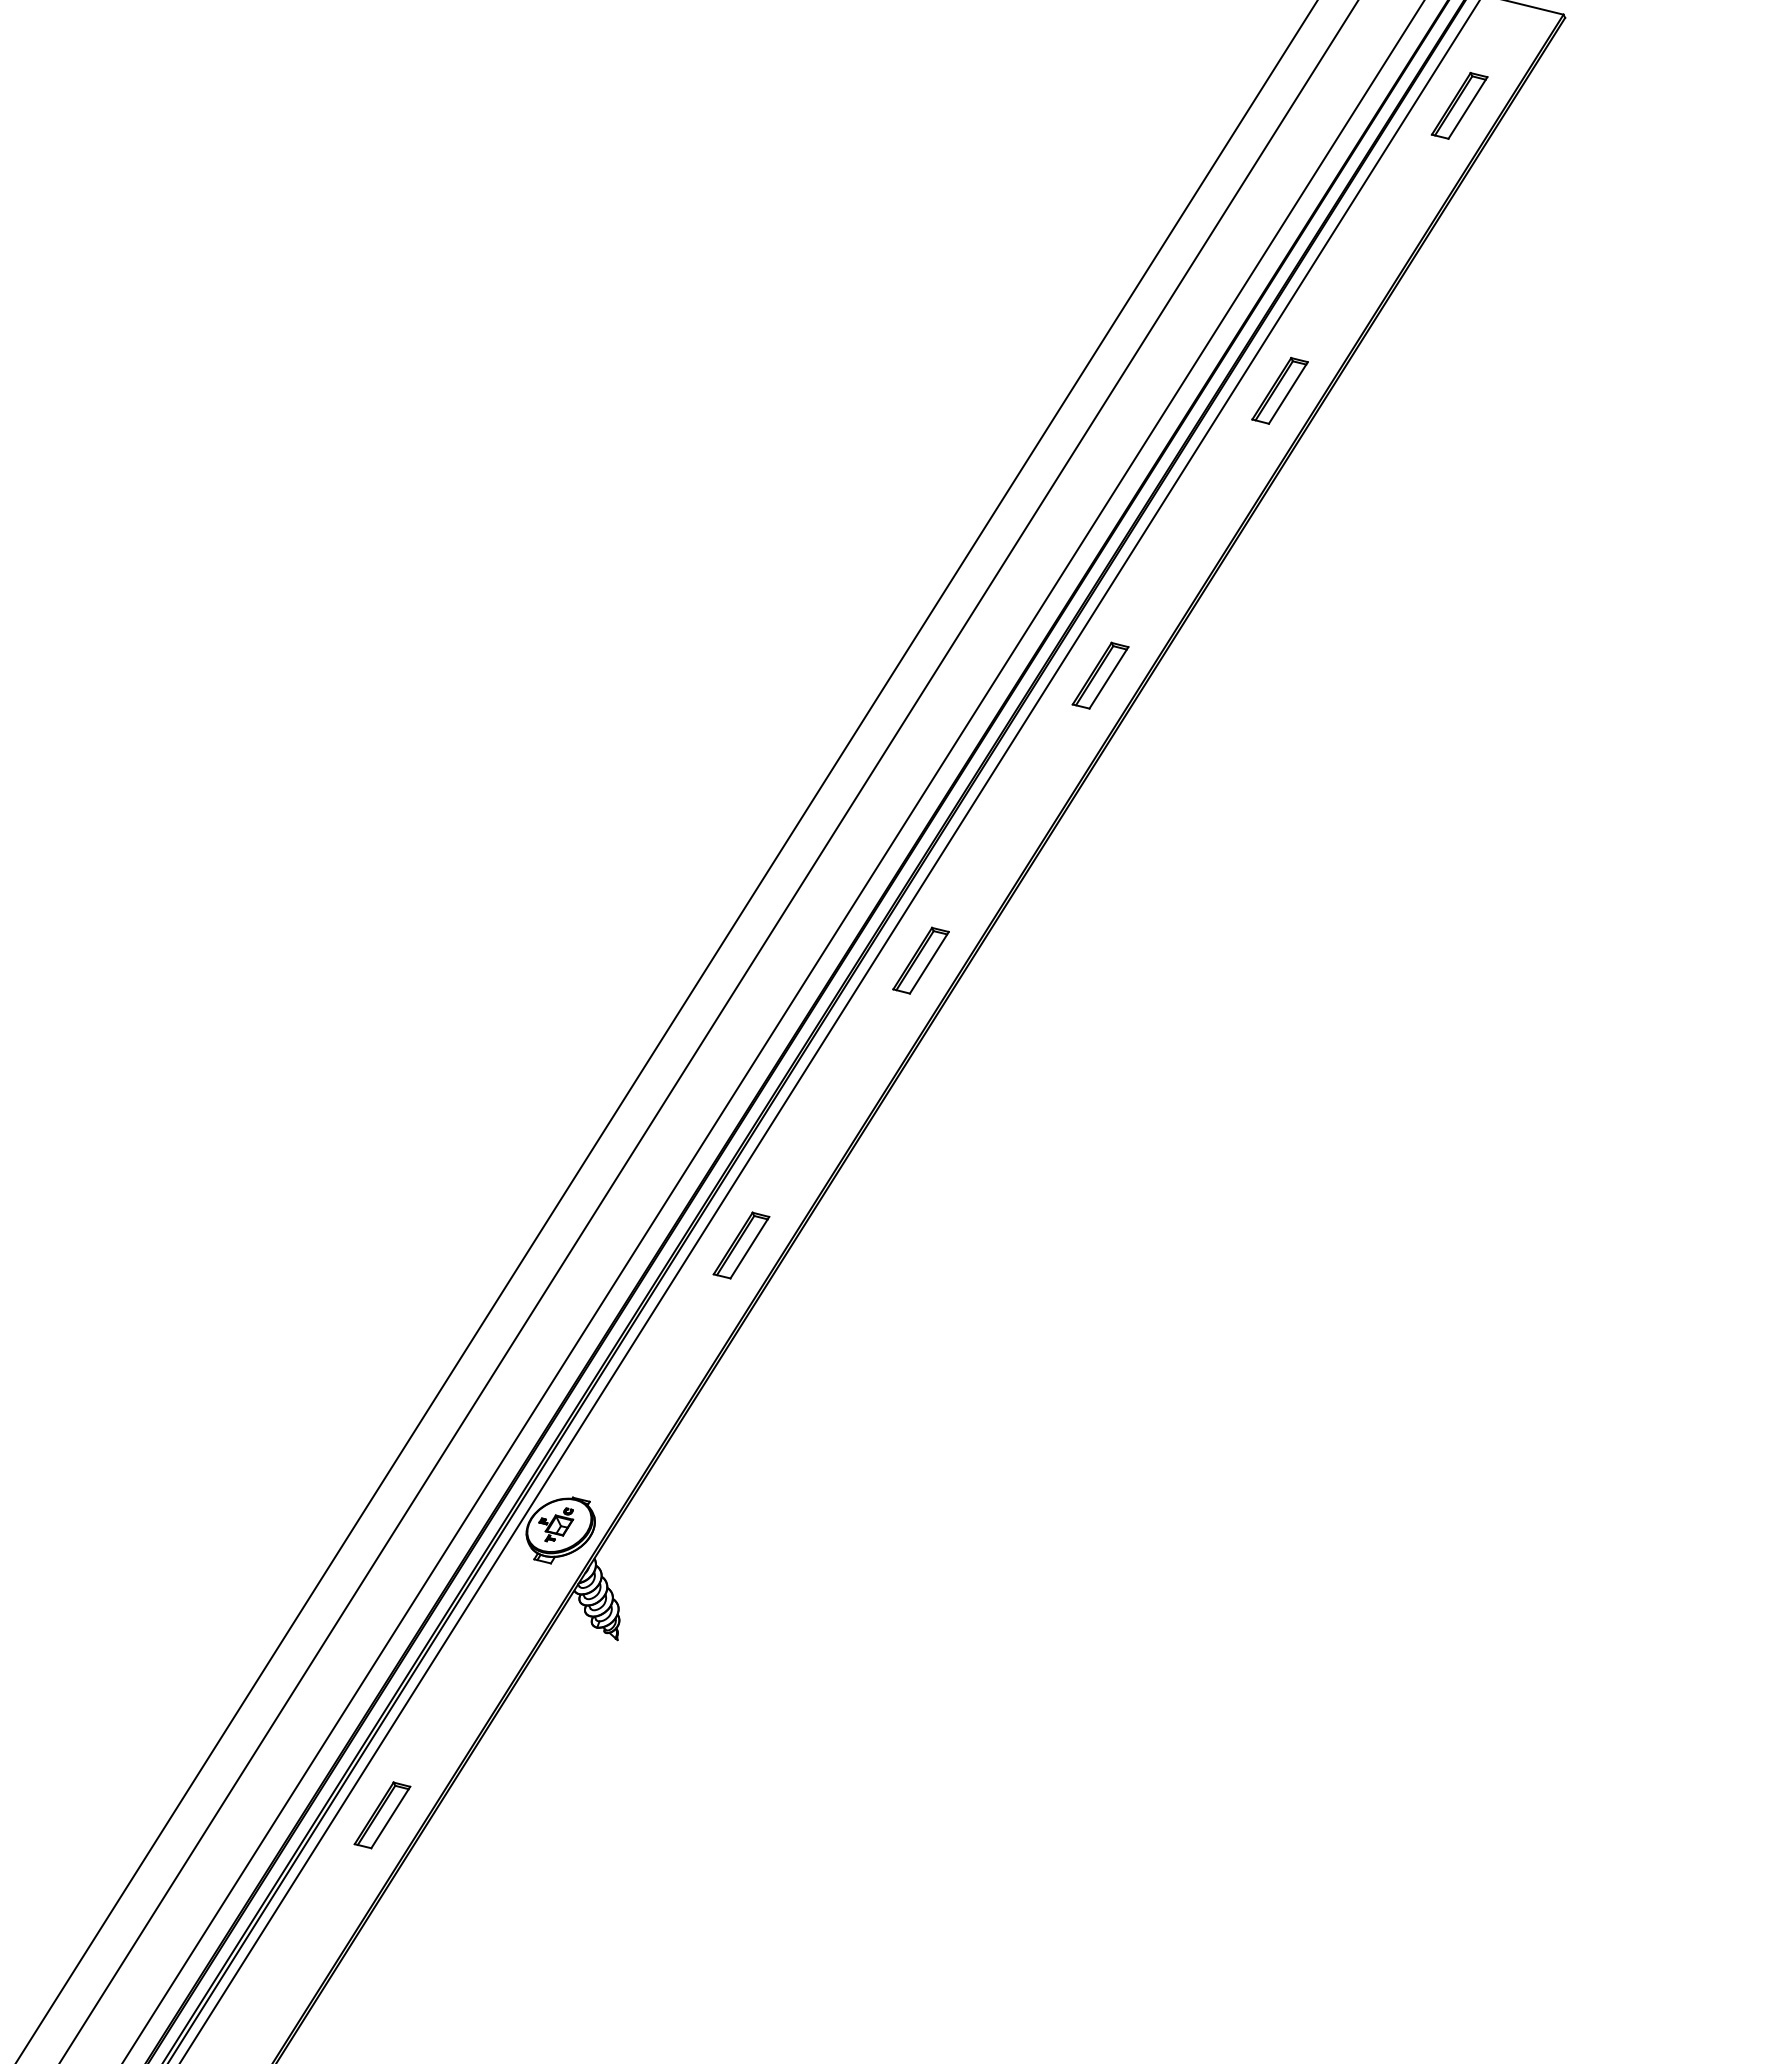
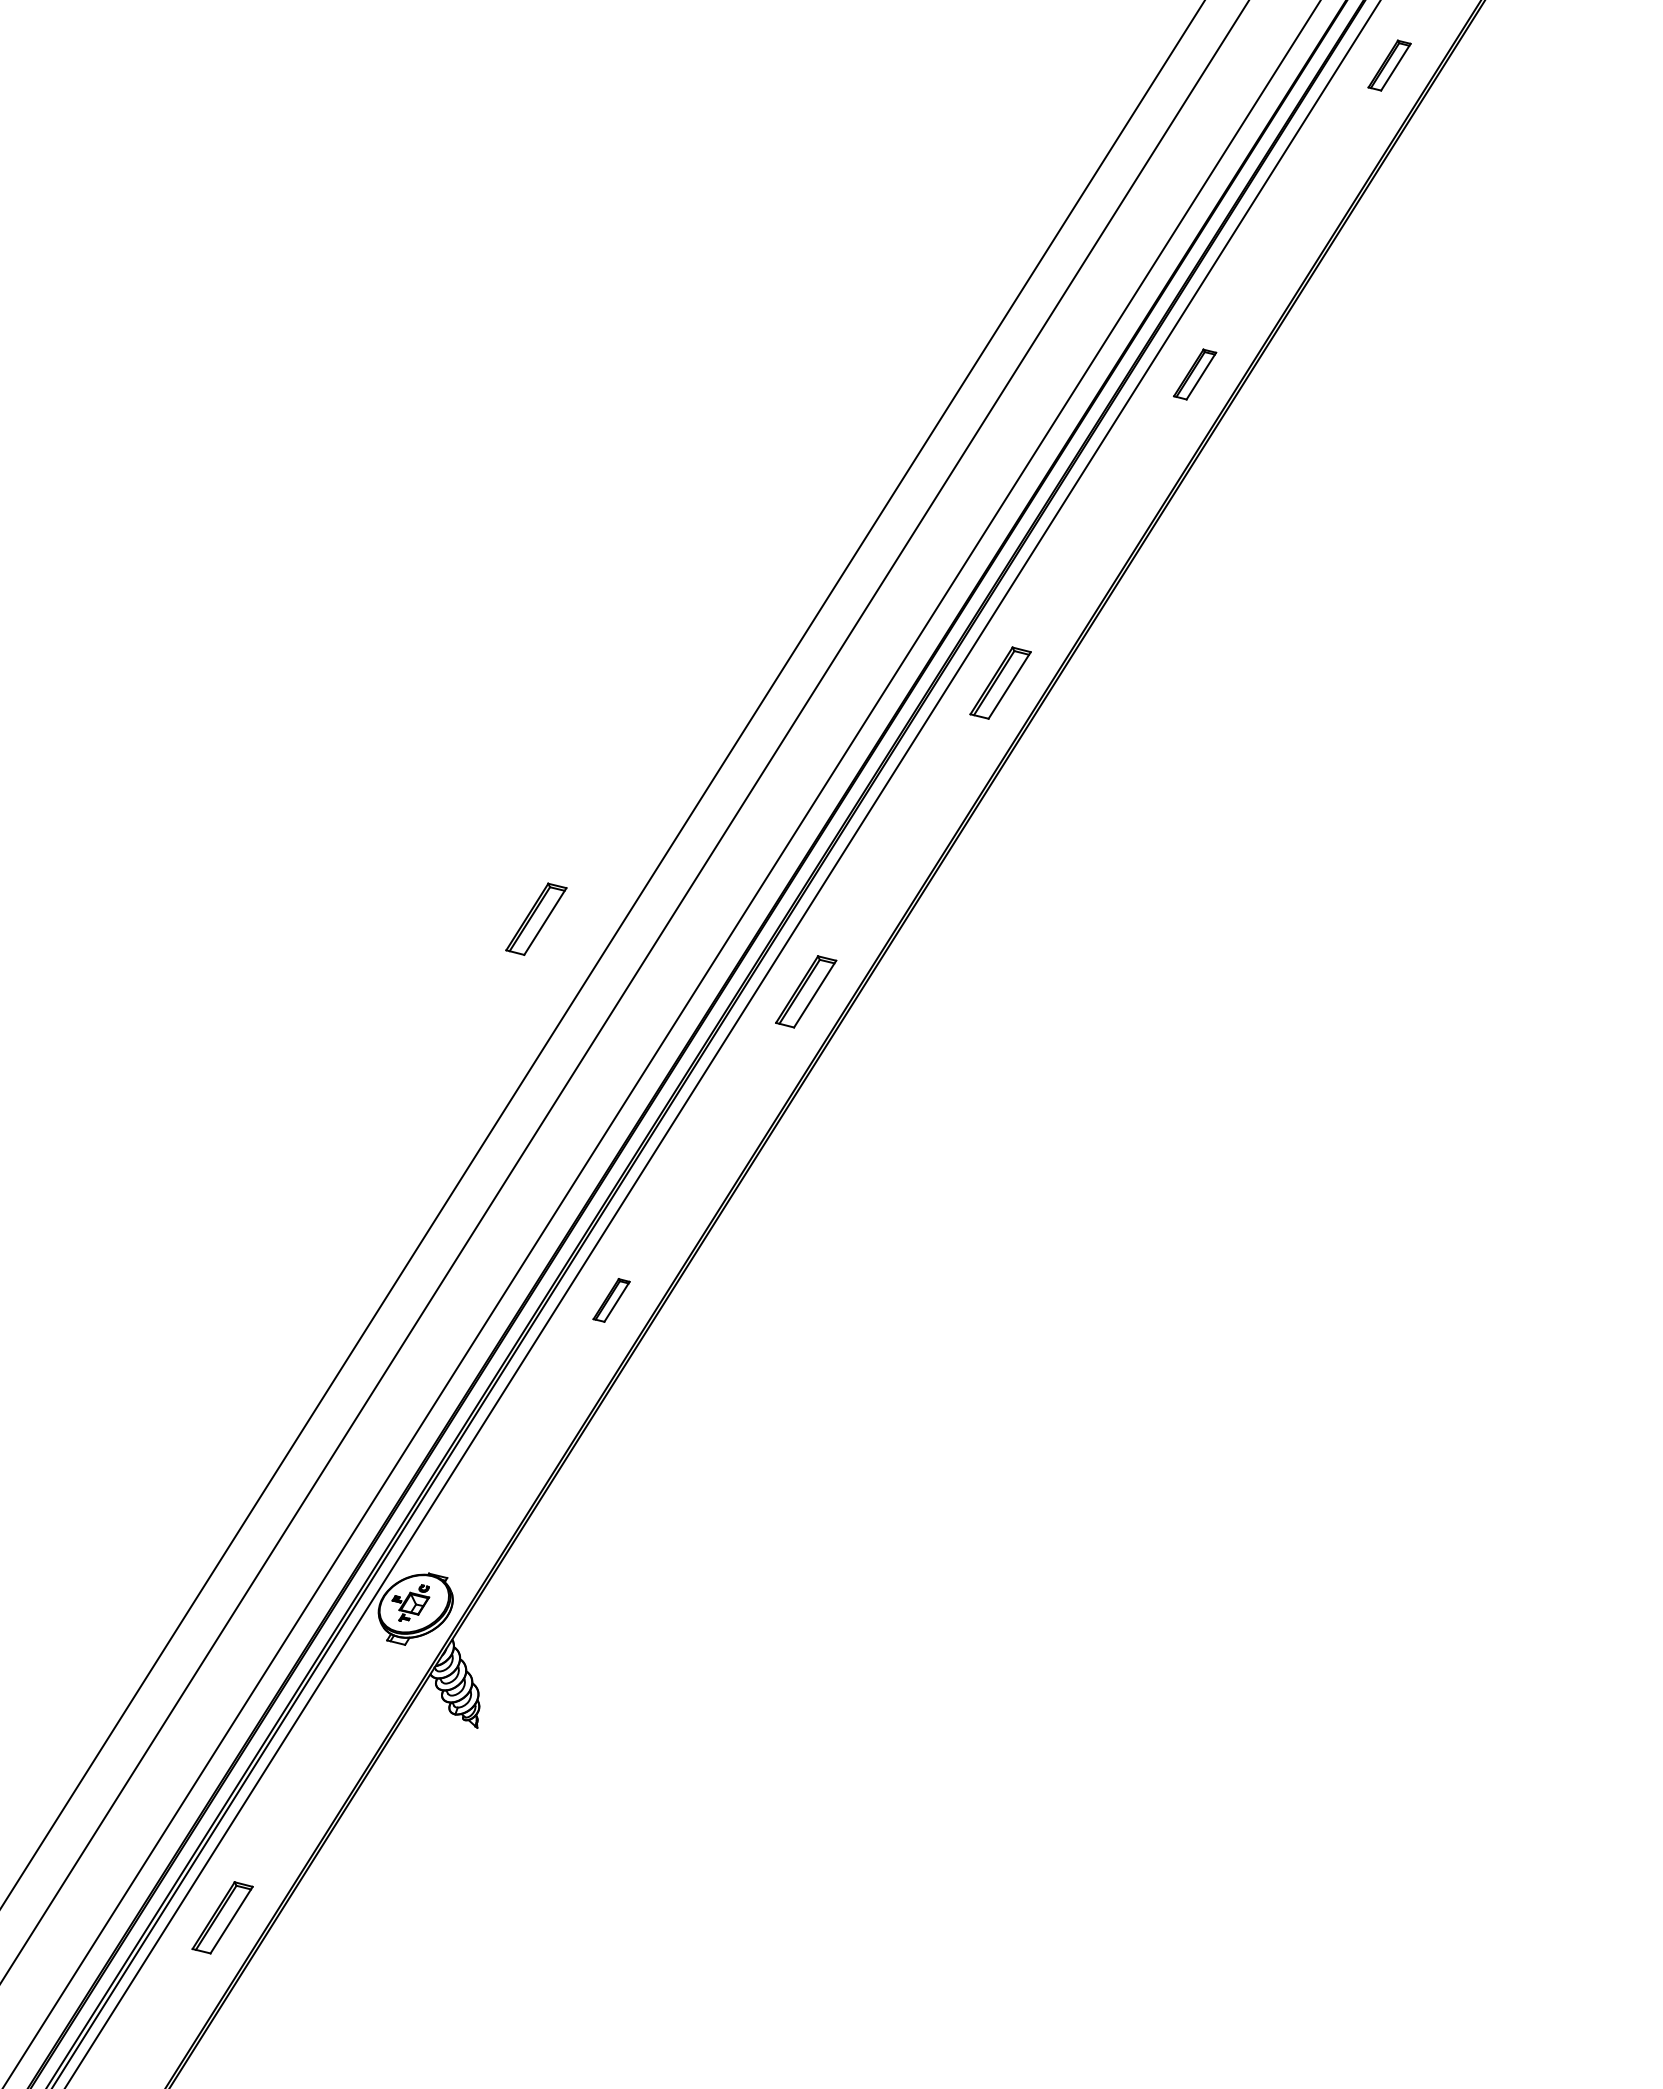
part: (1459, 105) -> (1389, 65), size x0.7
part: (1279, 390) -> (1194, 374), size x0.7
part: (671, 893) -> (535, 919), added
part: (741, 1245) -> (611, 1300), size x0.6

